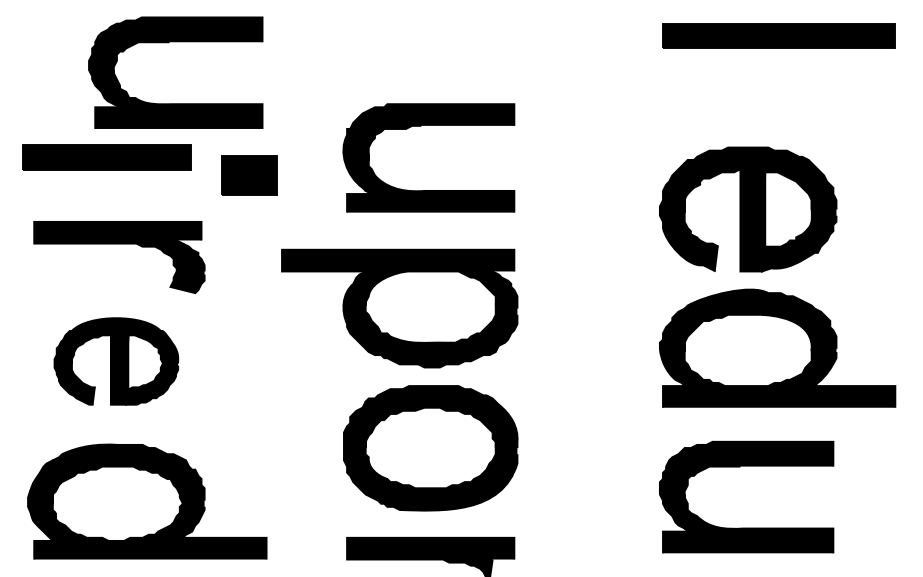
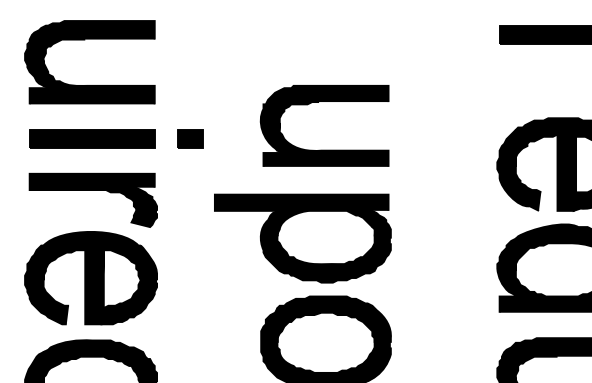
part: (169, 43) -> (85, 40), moved
part: (106, 157) -> (91, 139), moved
part: (249, 175) -> (190, 139), size x0.62
part: (116, 361) -> (91, 278), size x1.43

